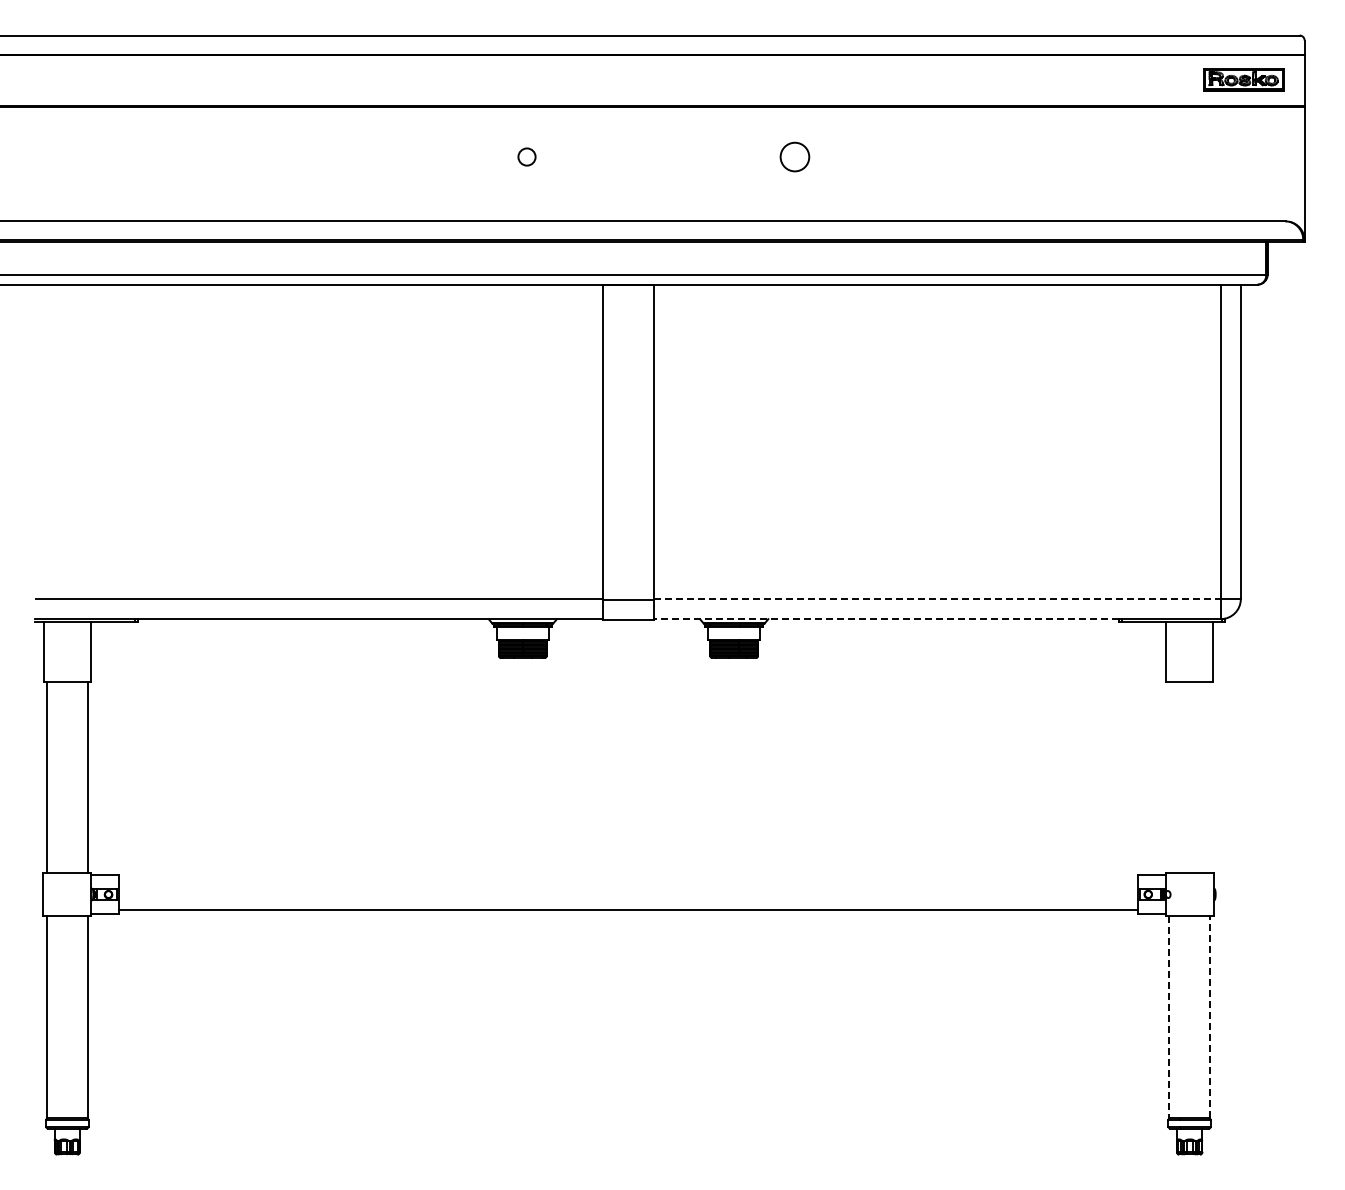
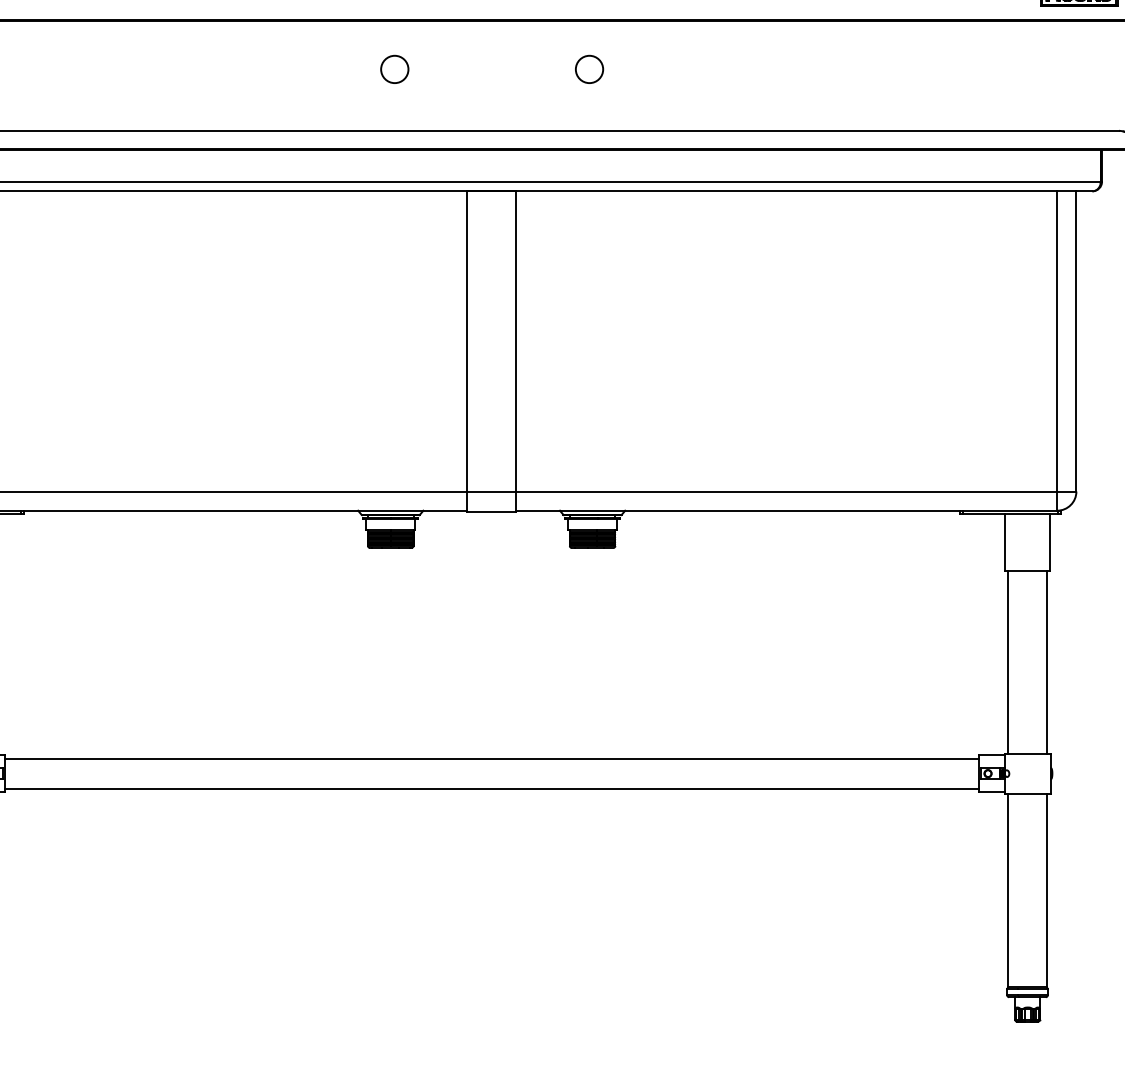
circle: (526, 156) -> (394, 68), size x1.67
circle: (794, 156) -> (589, 68), moved
line: (937, 599) -> (786, 491), dashed -> solid
line: (885, 619) -> (737, 511), dashed -> solid
line: (1169, 777) -> (1008, 661), added
line: (1209, 777) -> (1046, 661), added
line: (628, 878) -> (491, 758), added
line: (1209, 1016) -> (1046, 890), dashed -> solid
line: (1169, 1017) -> (1008, 891), dashed -> solid

